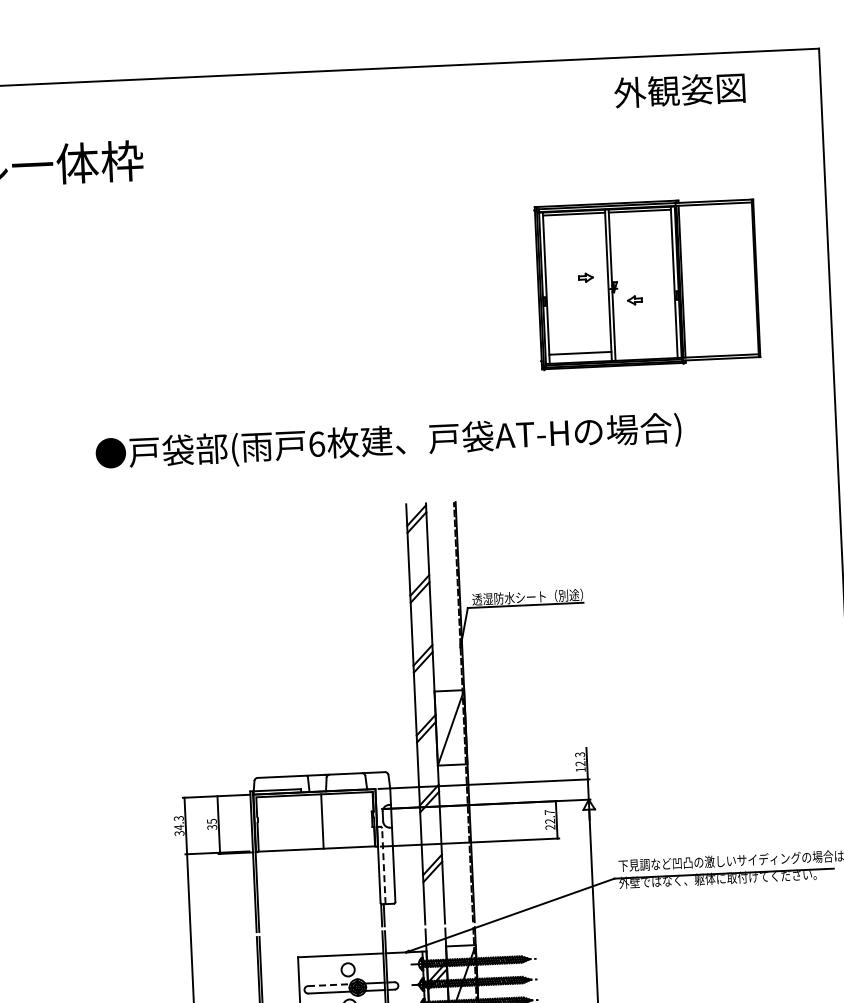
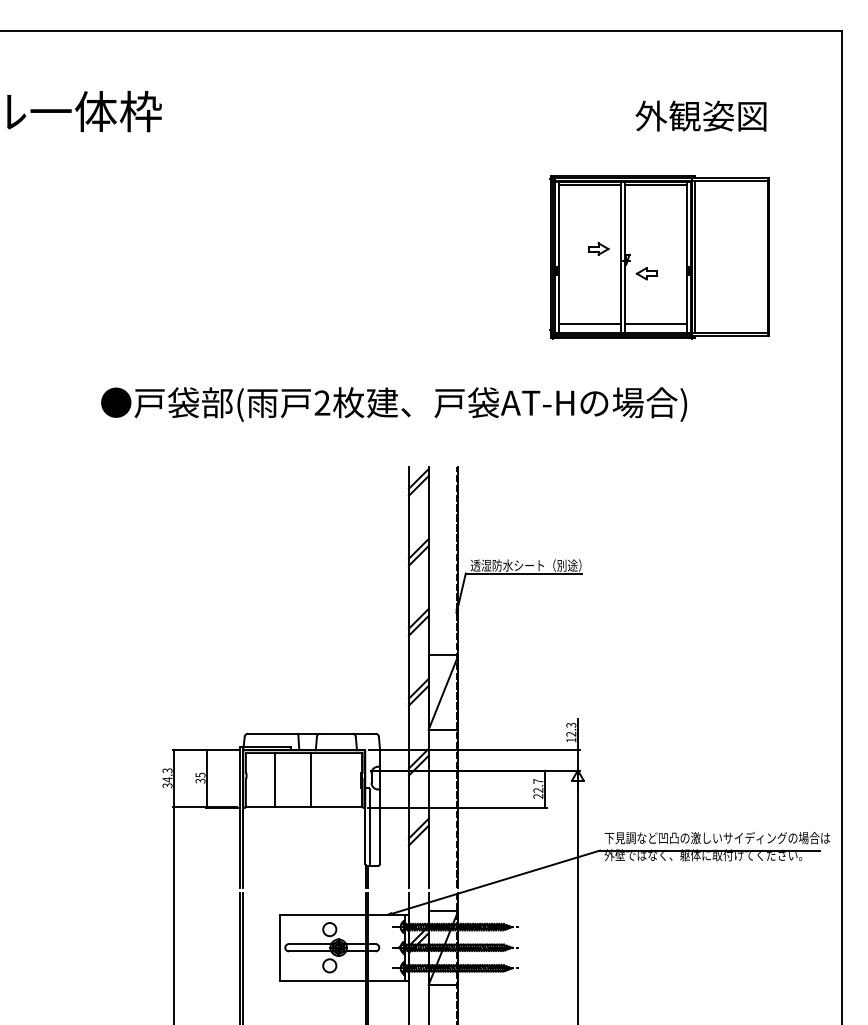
text: (679, 89) -> (700, 115), moved
part: (585, 277) -> (598, 248), size x1.43
part: (634, 300) -> (646, 273), size x1.43
line: (646, 350) -> (655, 324), added
text: (316, 443) -> (322, 402), 6 -> 2
line: (286, 823) -> (274, 780), added
line: (384, 866) -> (370, 827), dashed -> solid
line: (329, 985) -> (310, 944), dashed -> solid

